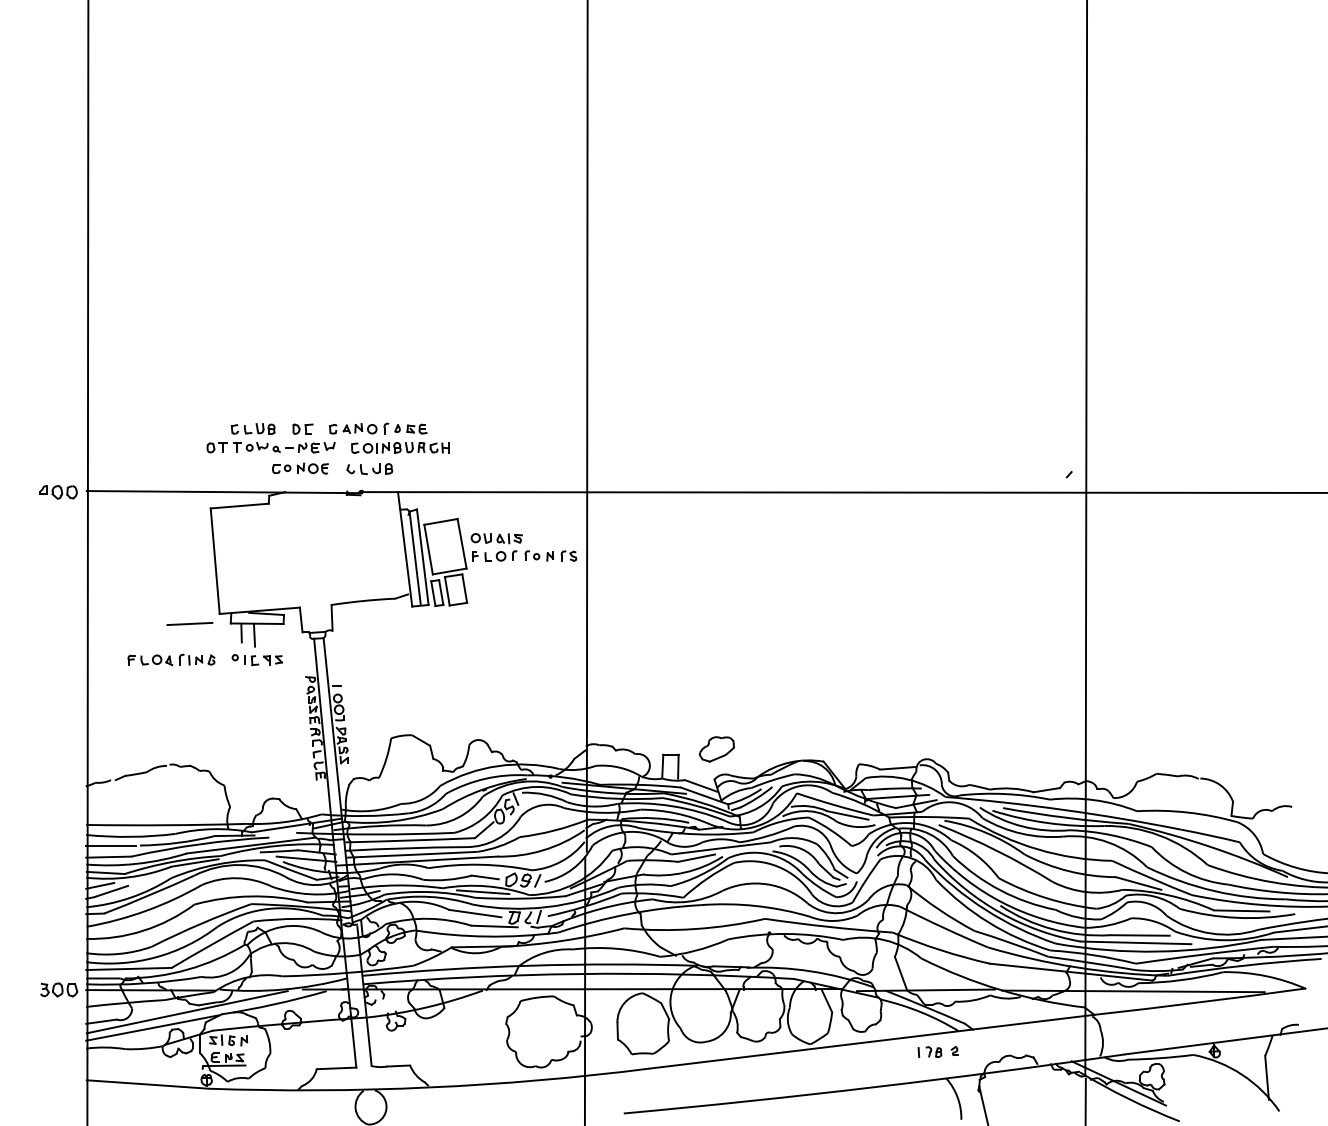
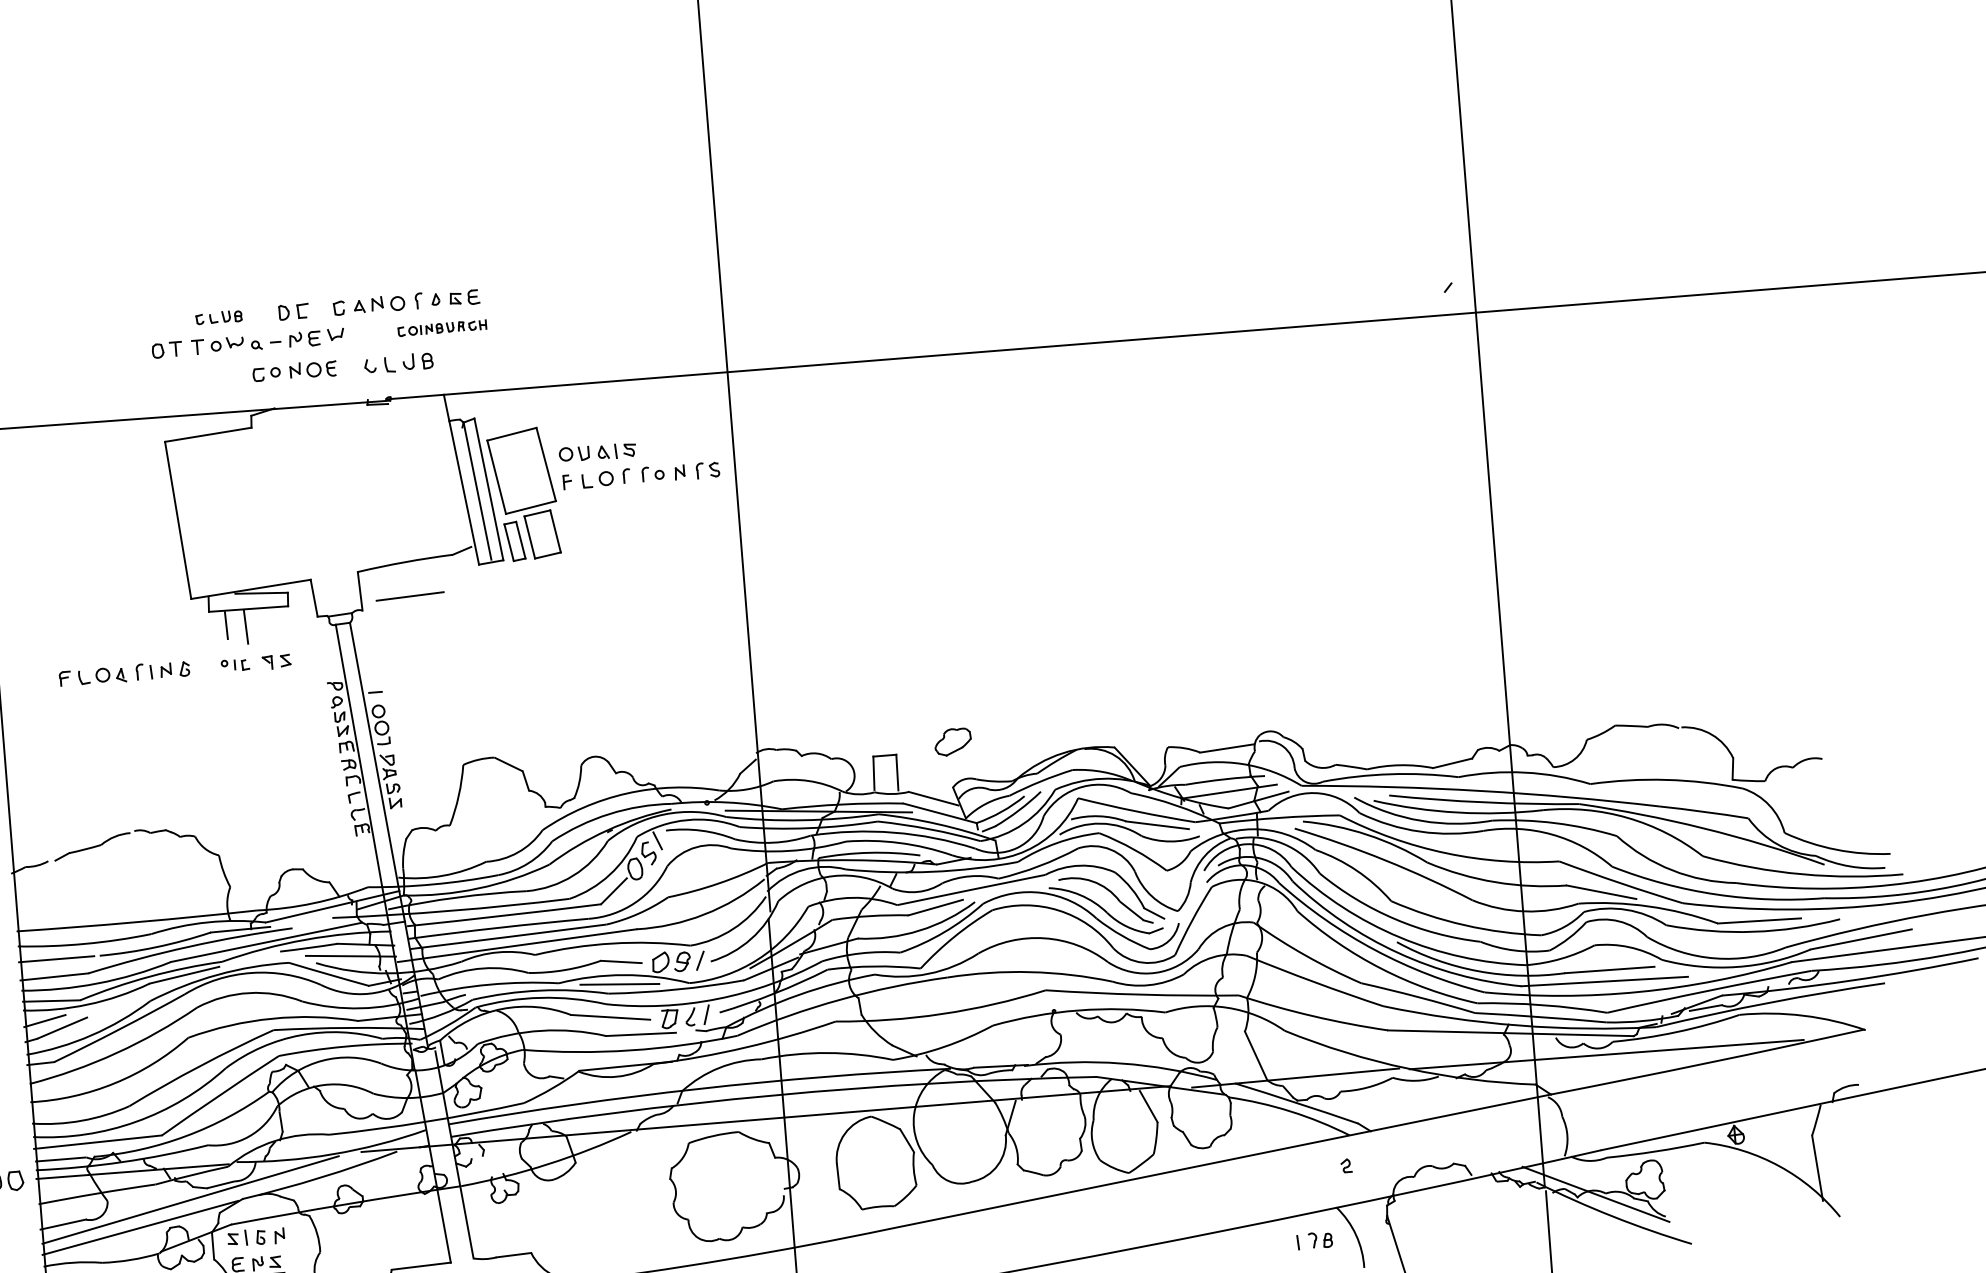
part: (252, 428) -> (218, 316), size x0.7
part: (400, 447) -> (442, 327), size x0.6
line: (189, 623) -> (409, 595), moved
part: (245, 660) -> (235, 665), size x0.7
part: (716, 749) -> (952, 742), size x0.7
part: (929, 1051) -> (1313, 1239), moved

